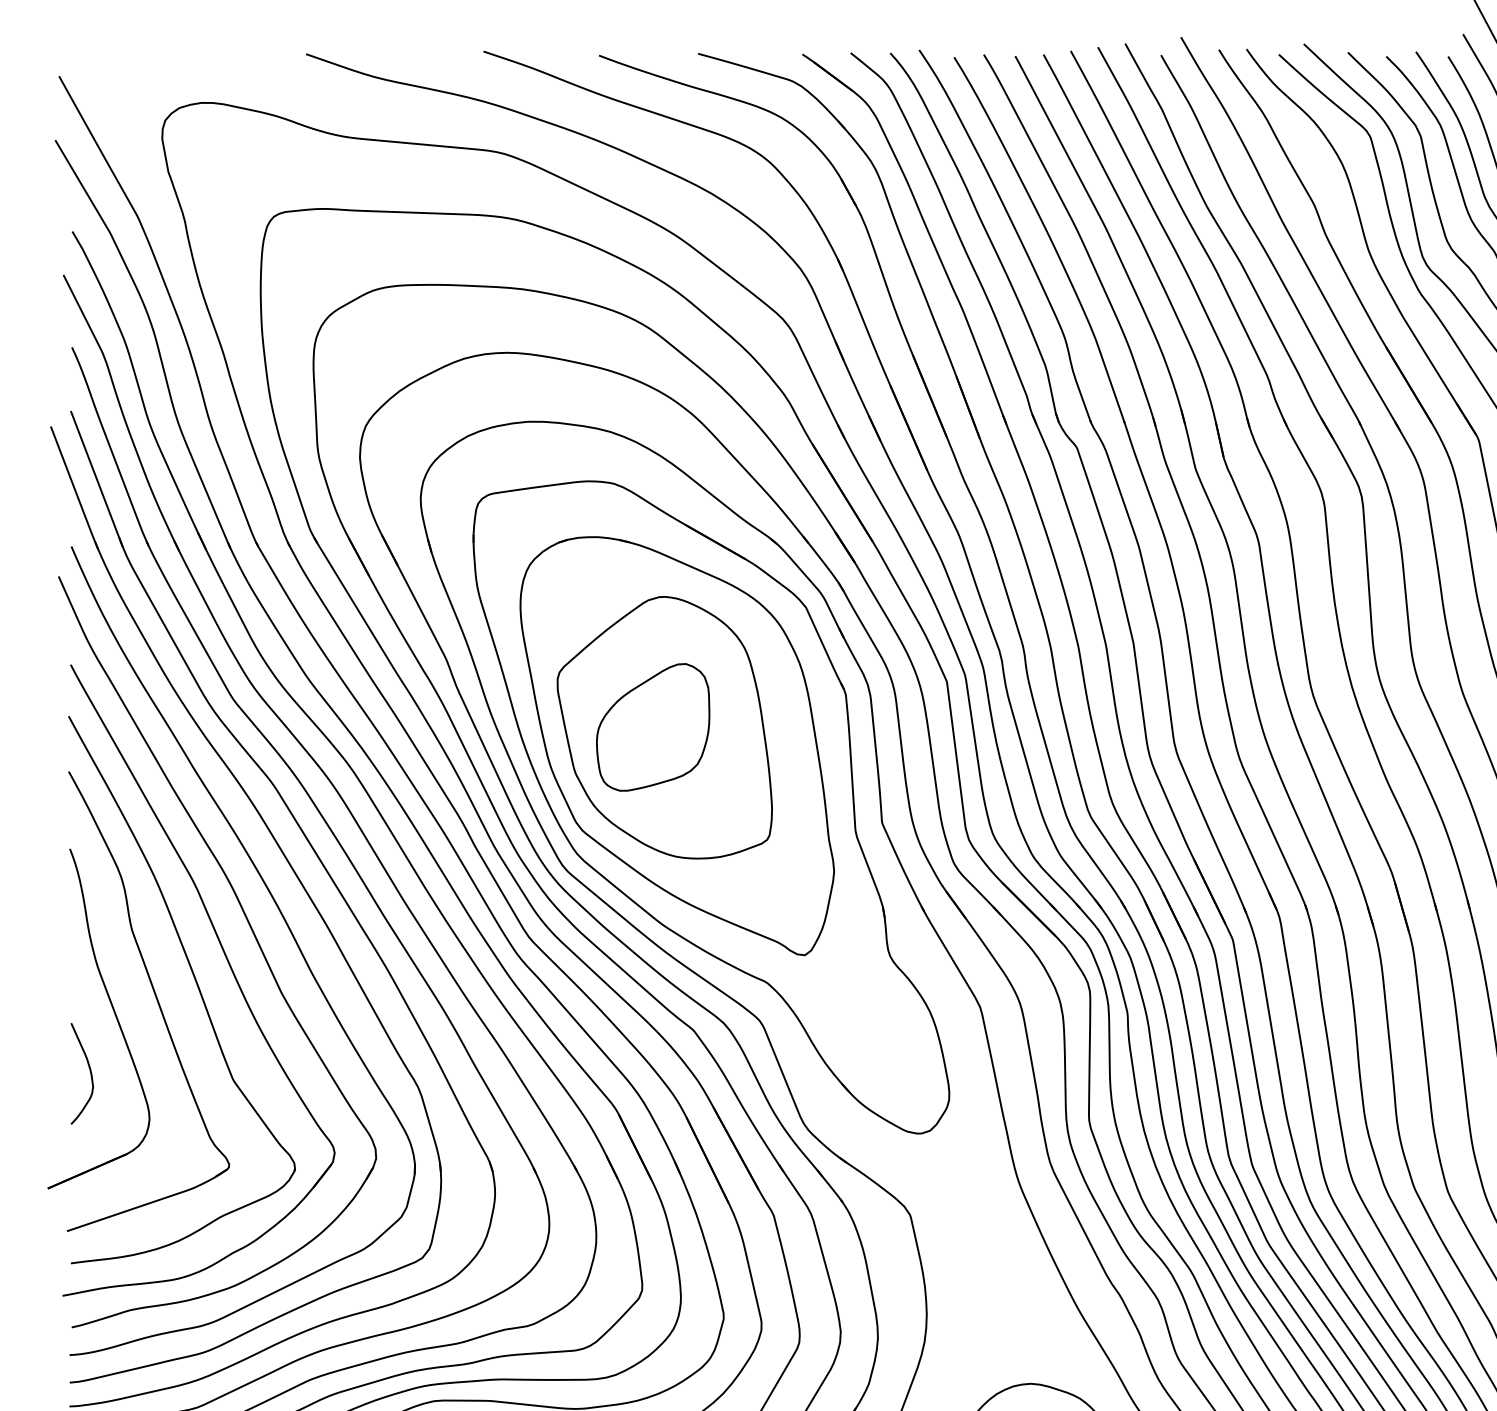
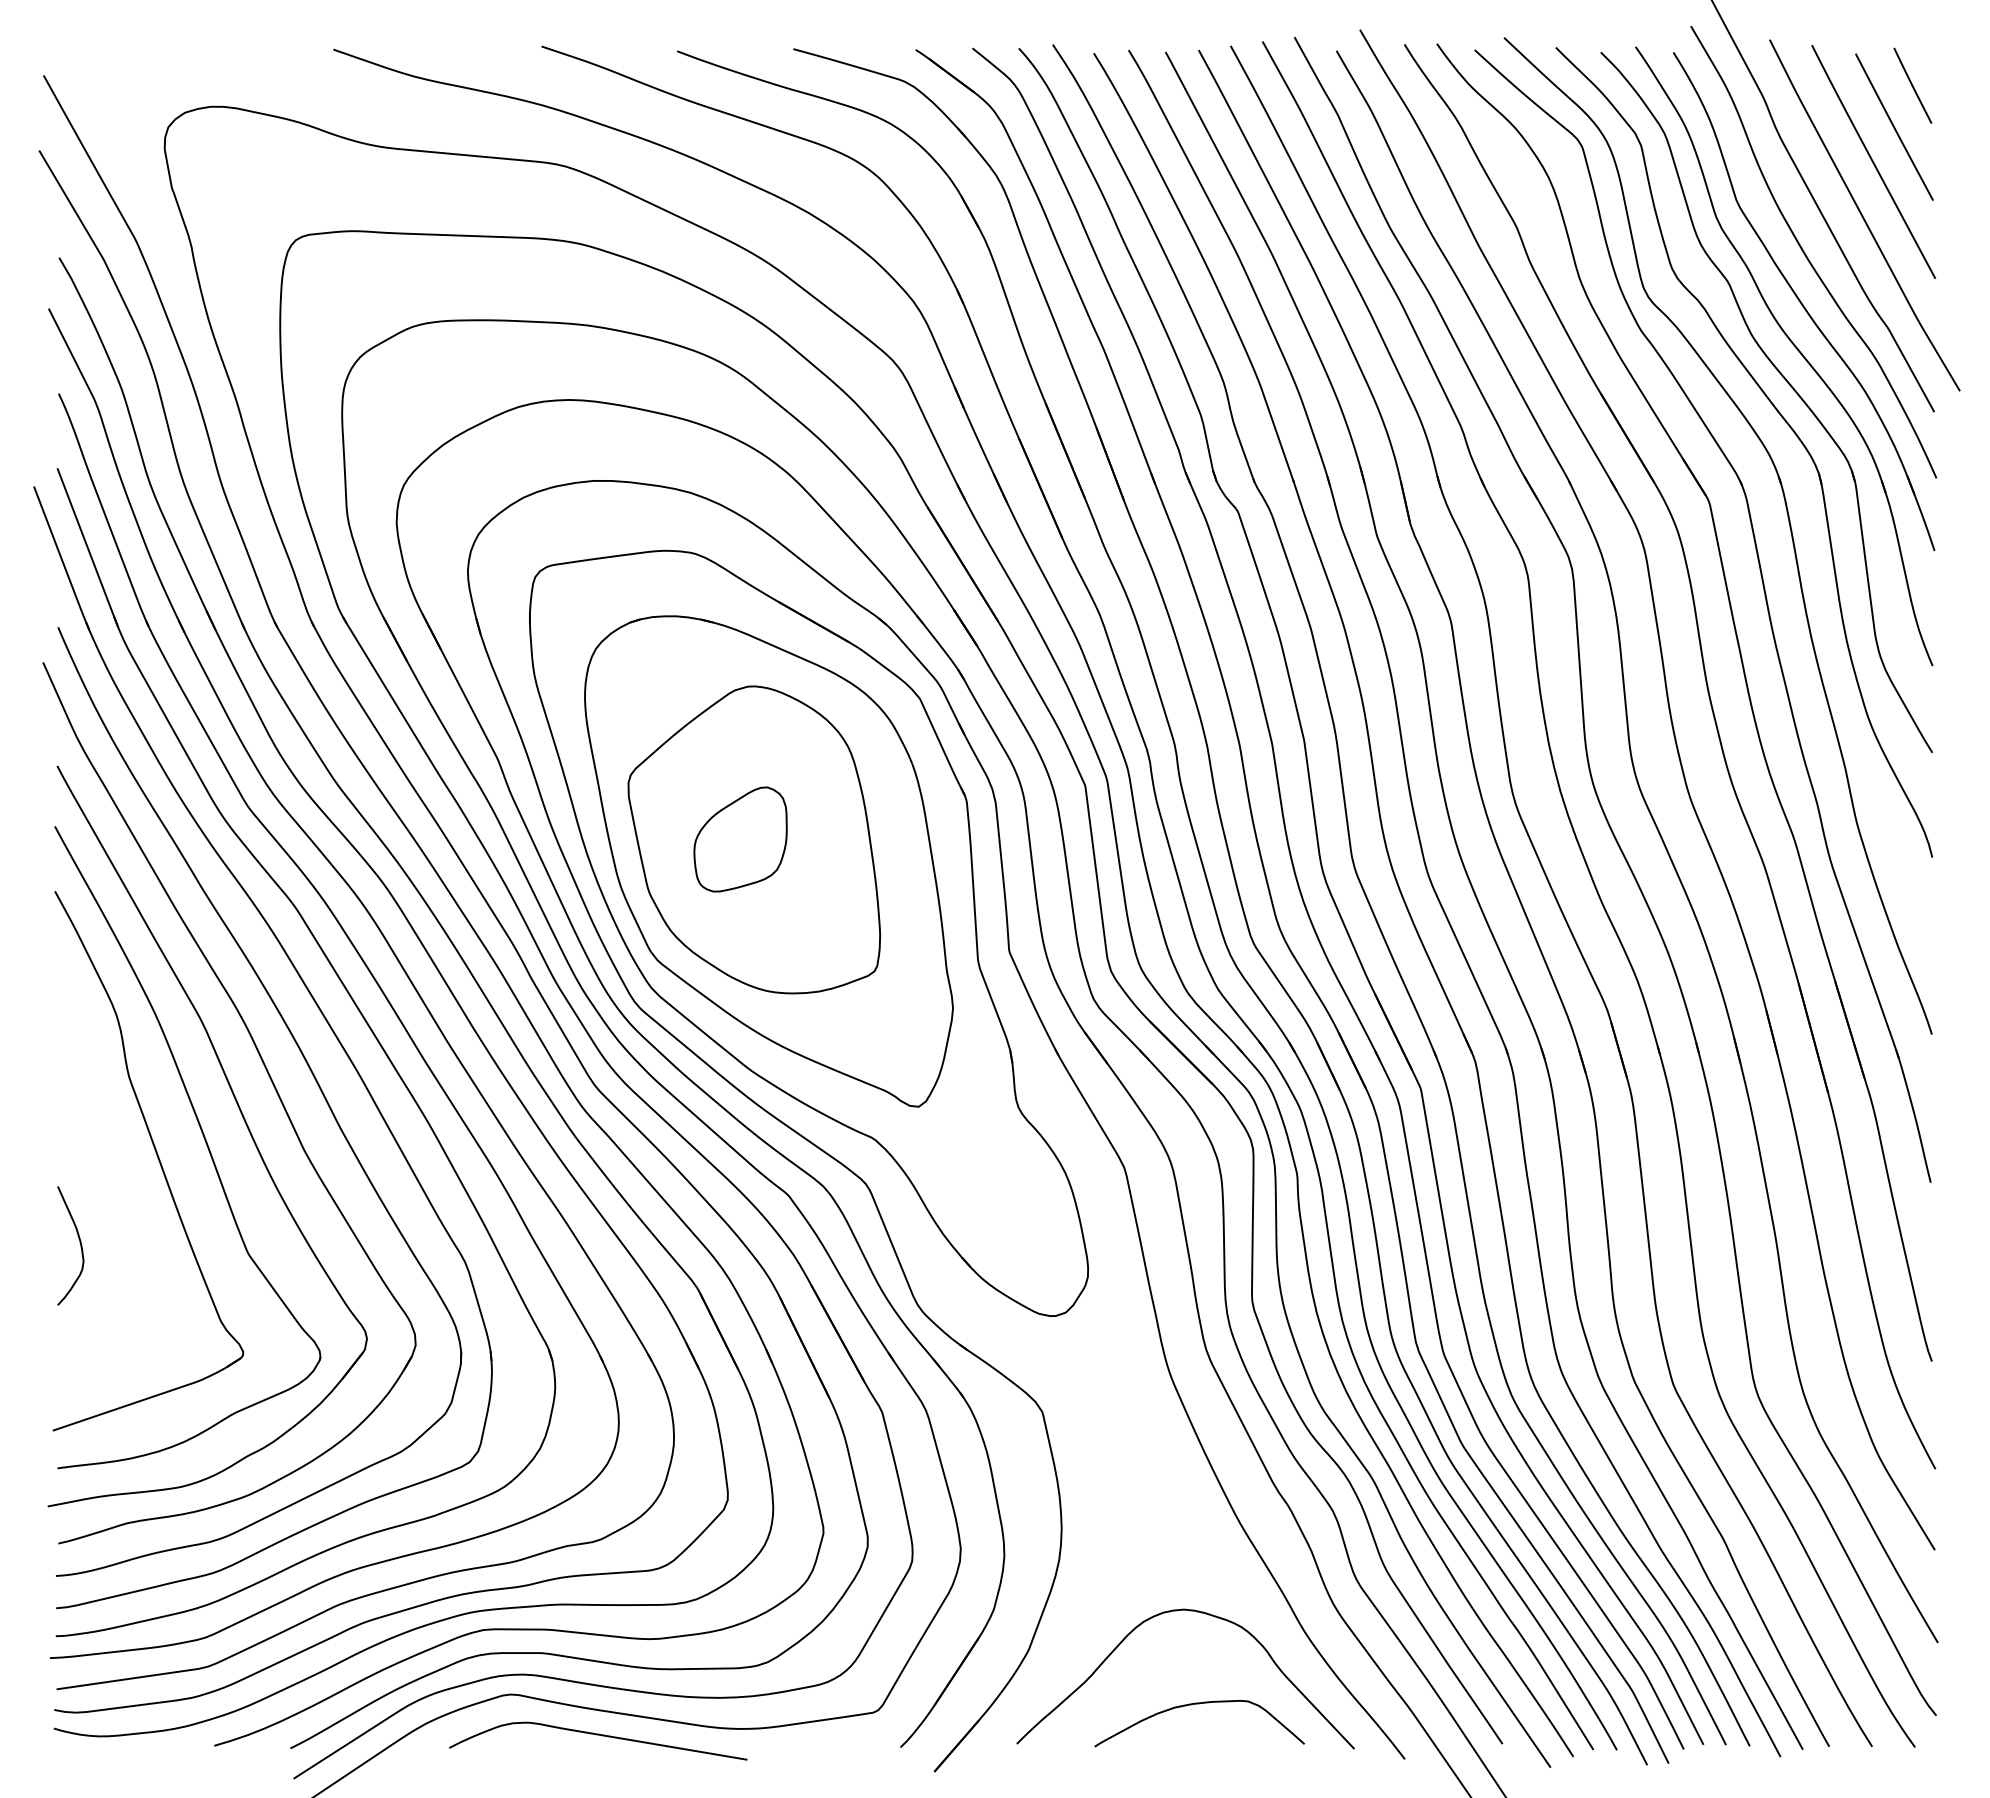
part: (653, 727) -> (740, 839), size x0.7
part: (113, 1012) -> (107, 1173), removed

